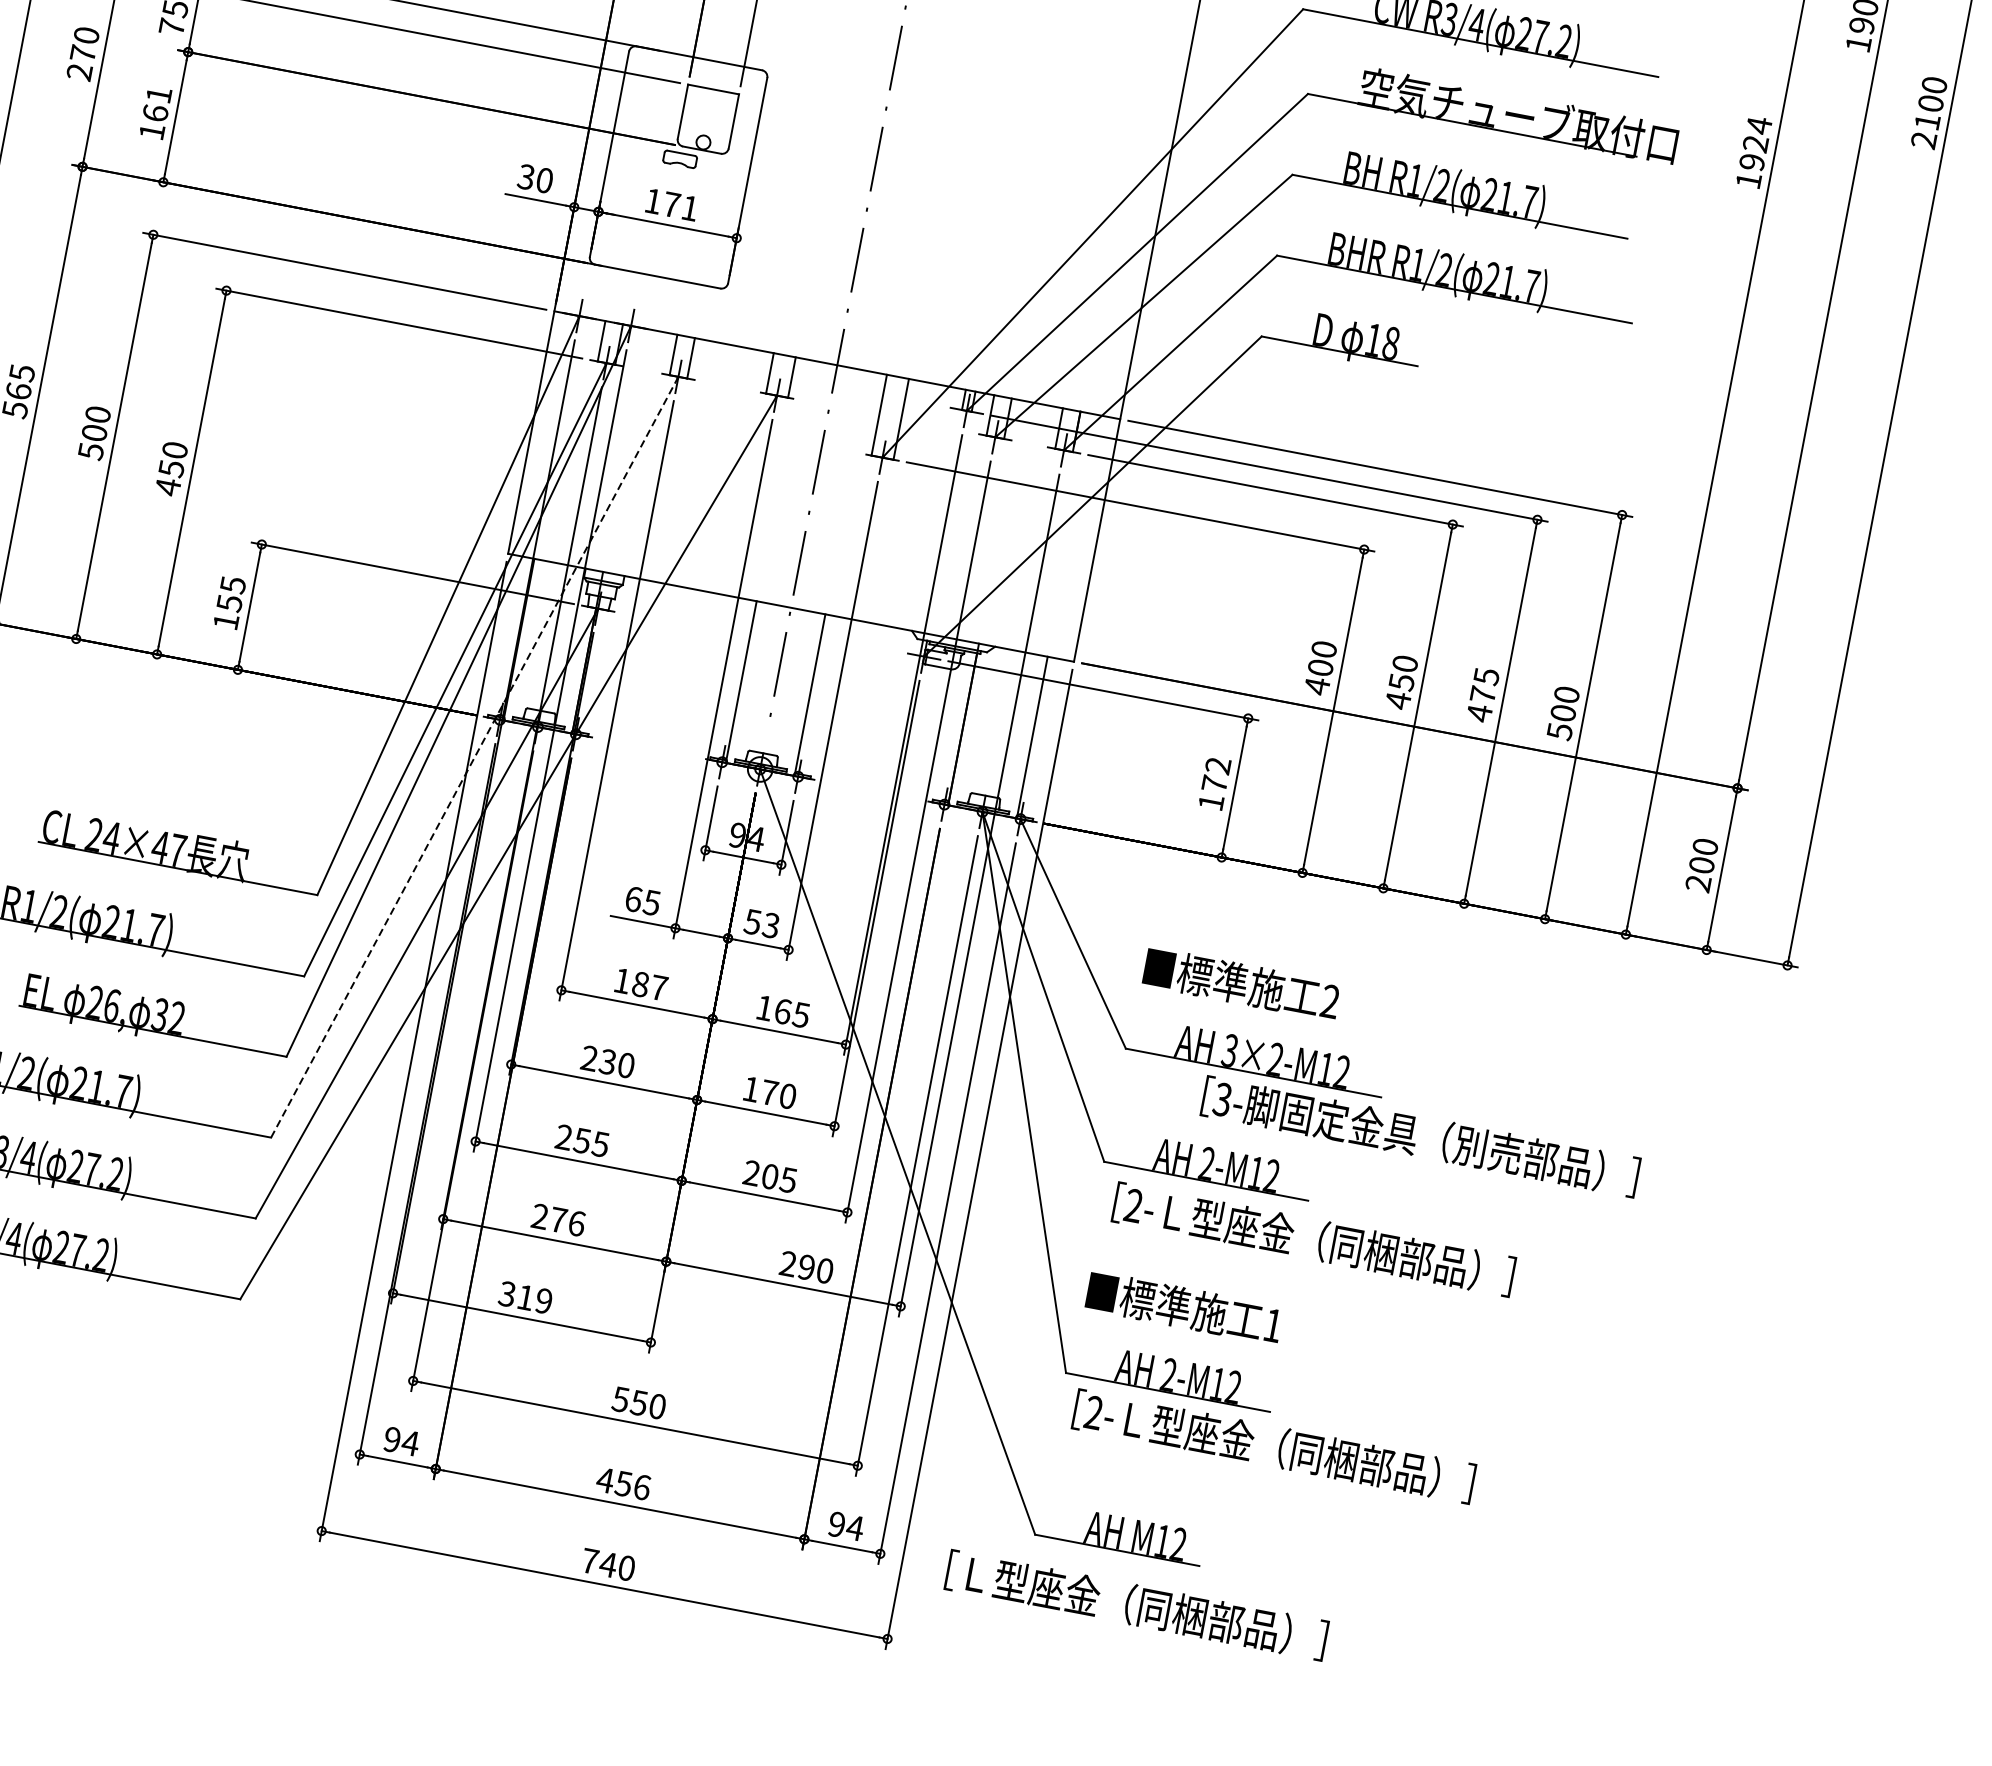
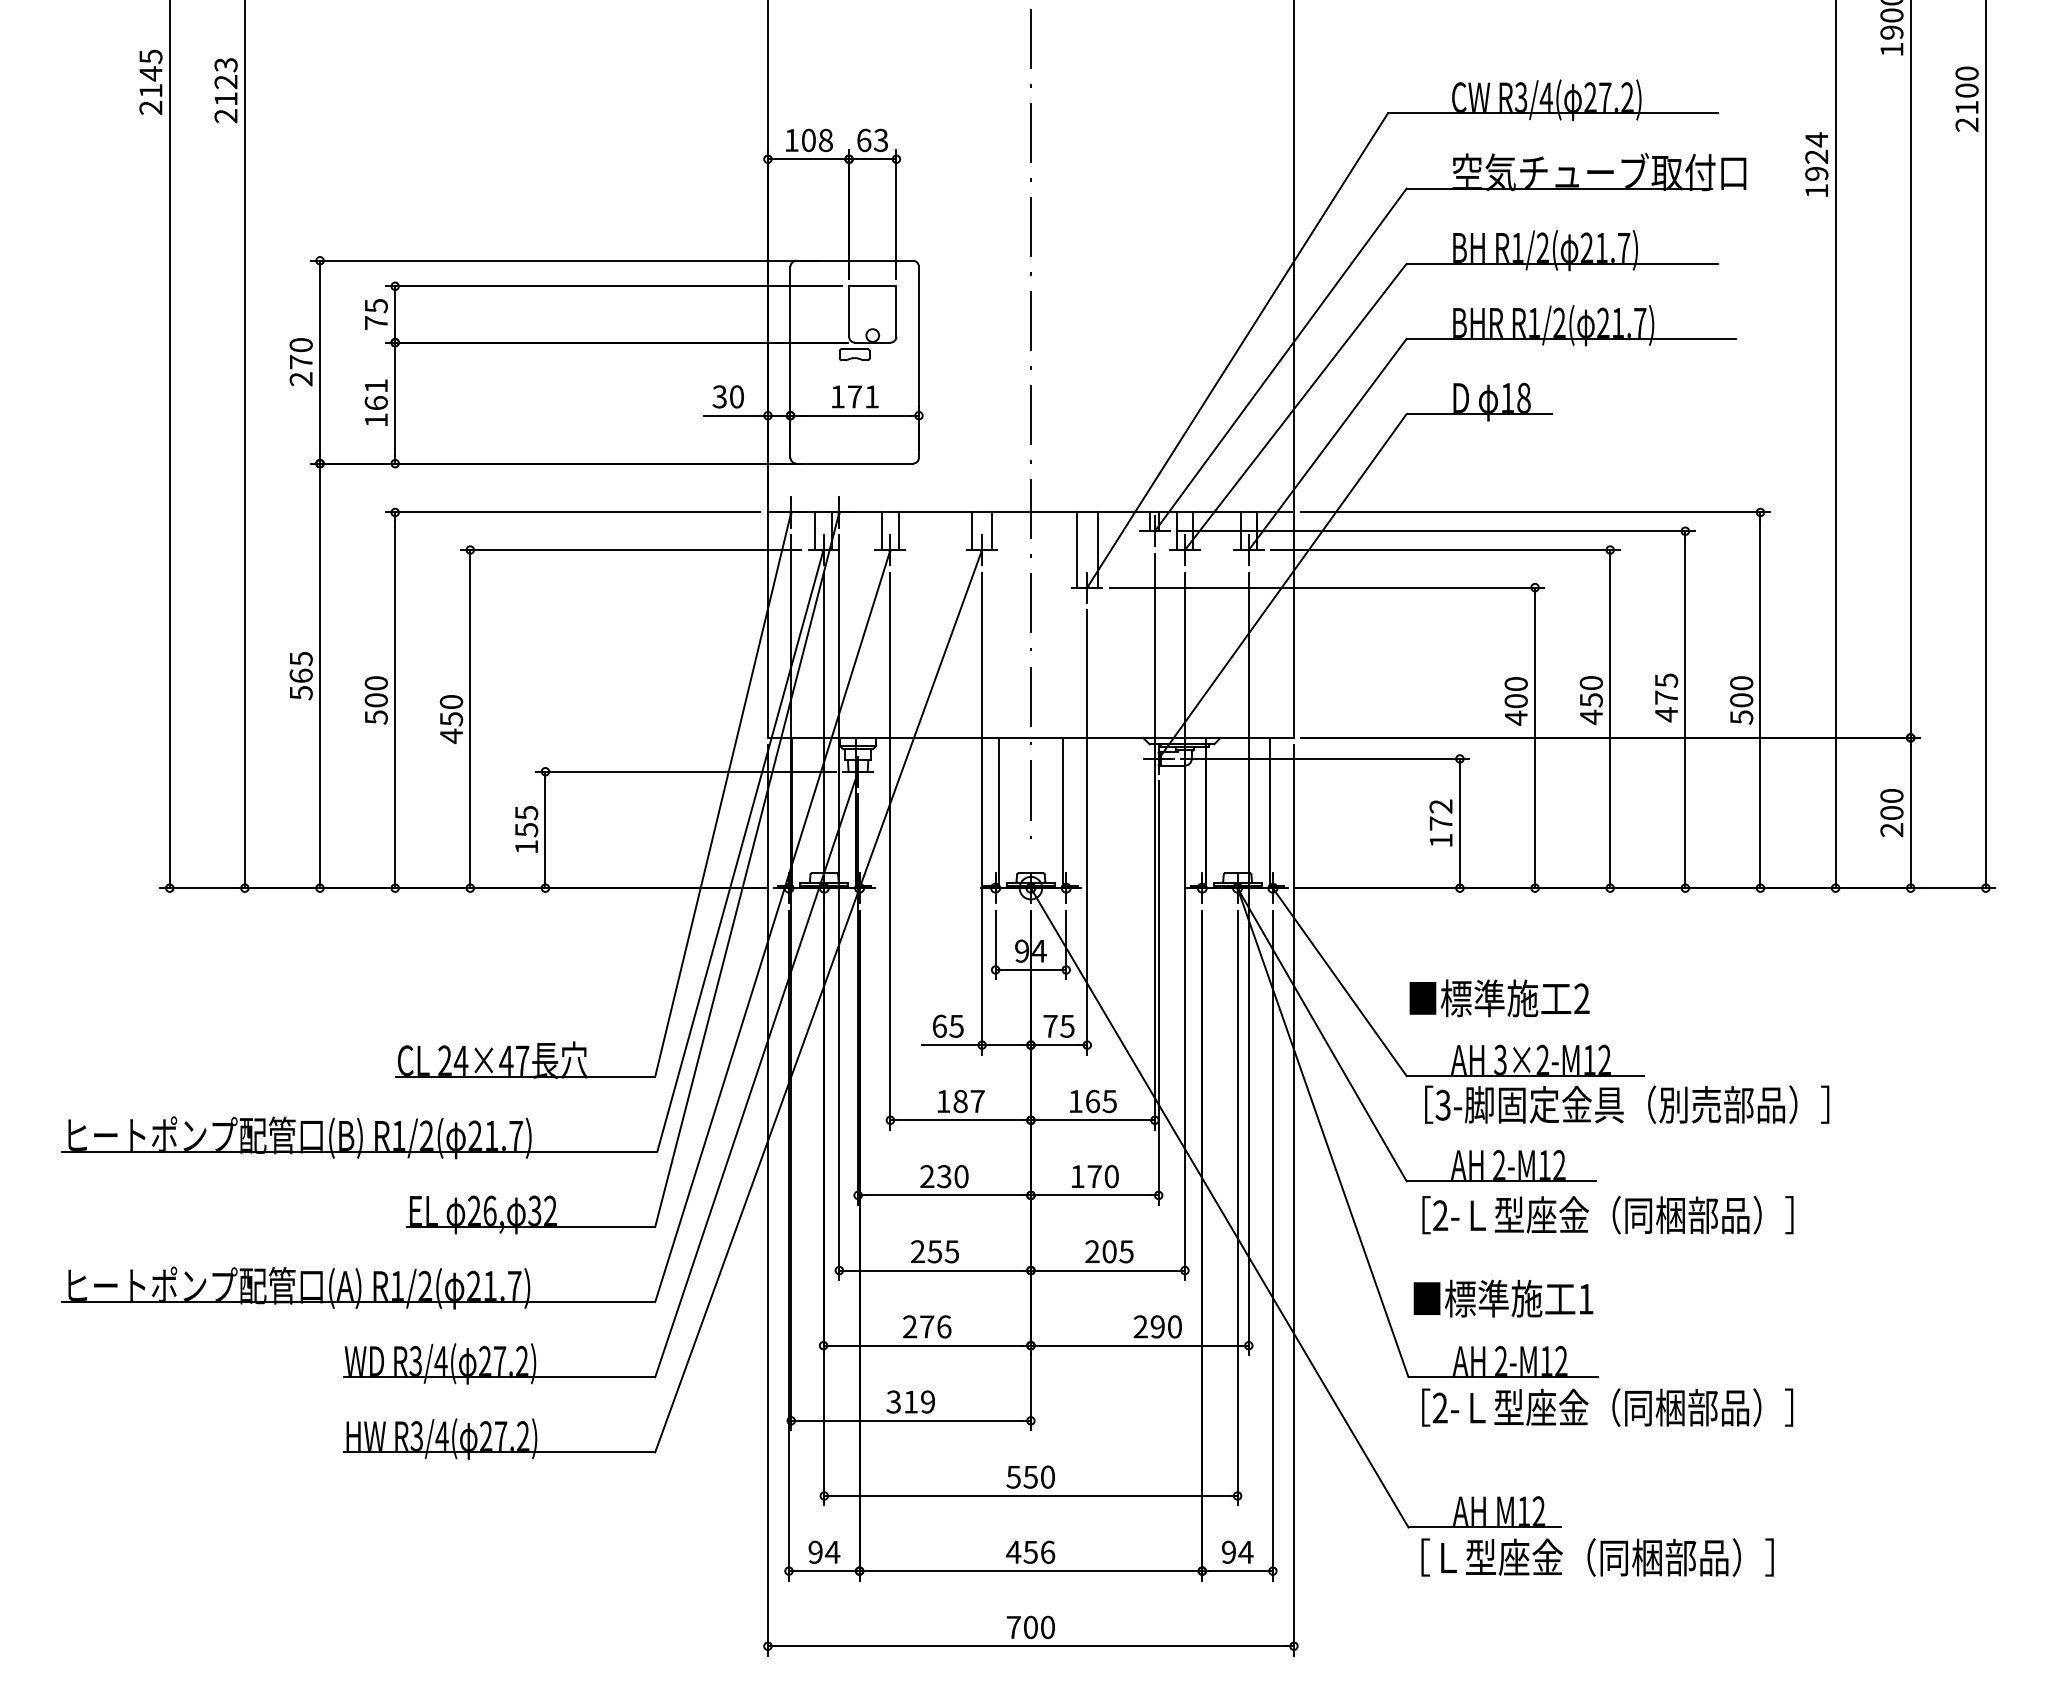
line: (474, 757) -> (772, 926), dashed -> solid
text: (761, 922) -> (1058, 1025), 53 -> 75
text: (1421, 1136) -> (1627, 1104), moved
text: (608, 1564) -> (1030, 1627), 740 -> 700
text: (1136, 1605) -> (1597, 1557), moved

